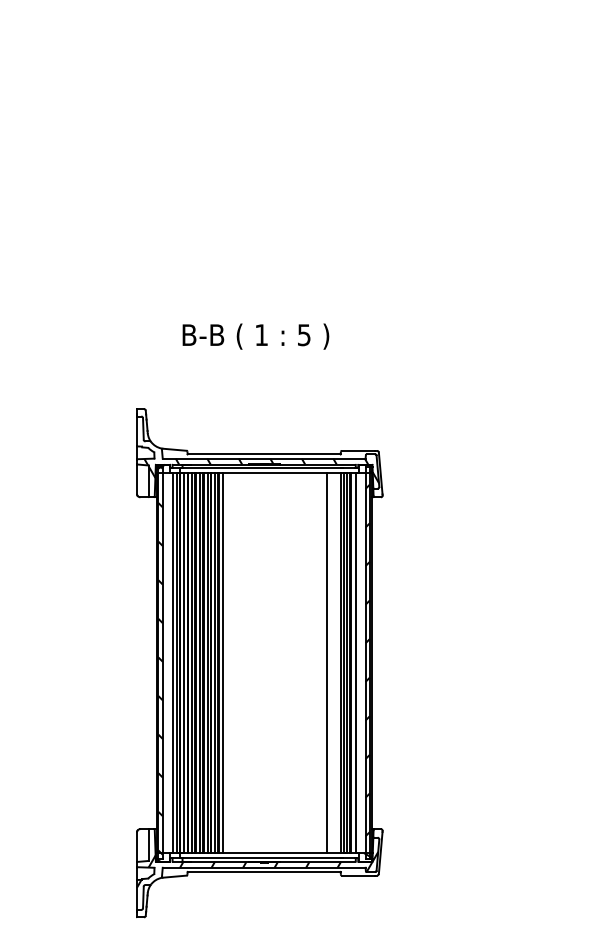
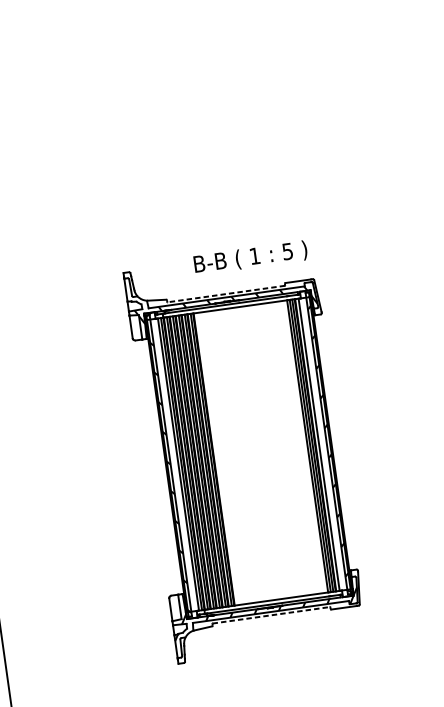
text: (255, 336) -> (250, 257), moved
line: (264, 454) -> (226, 294), solid -> dashed
line: (223, 663) -> (217, 459), removed
line: (326, 663) -> (296, 448), removed
line: (264, 872) -> (271, 615), solid -> dashed

